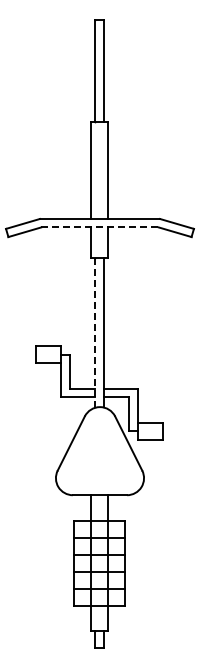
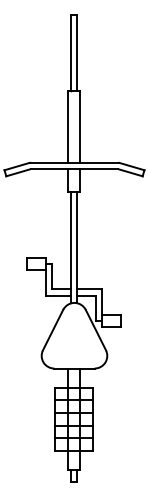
line: (100, 227) -> (74, 169), dashed -> solid
line: (95, 332) -> (71, 247), dashed -> solid

